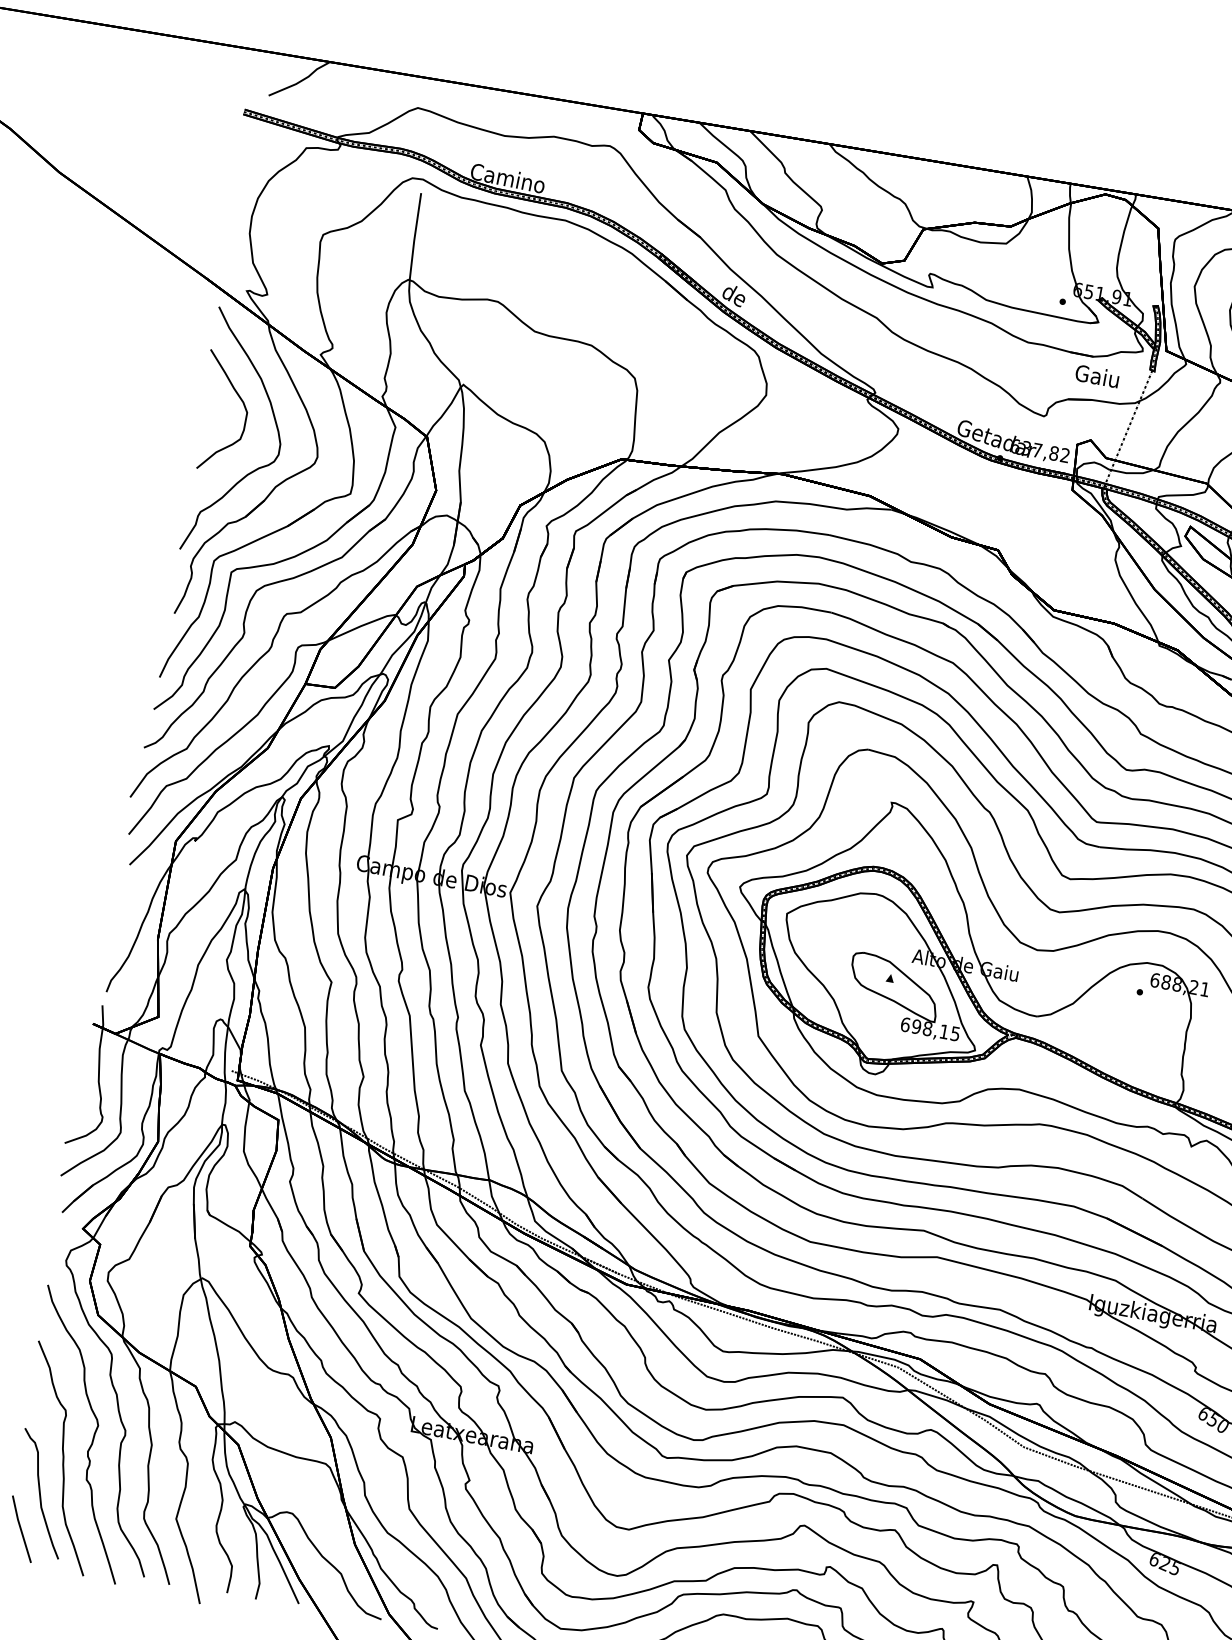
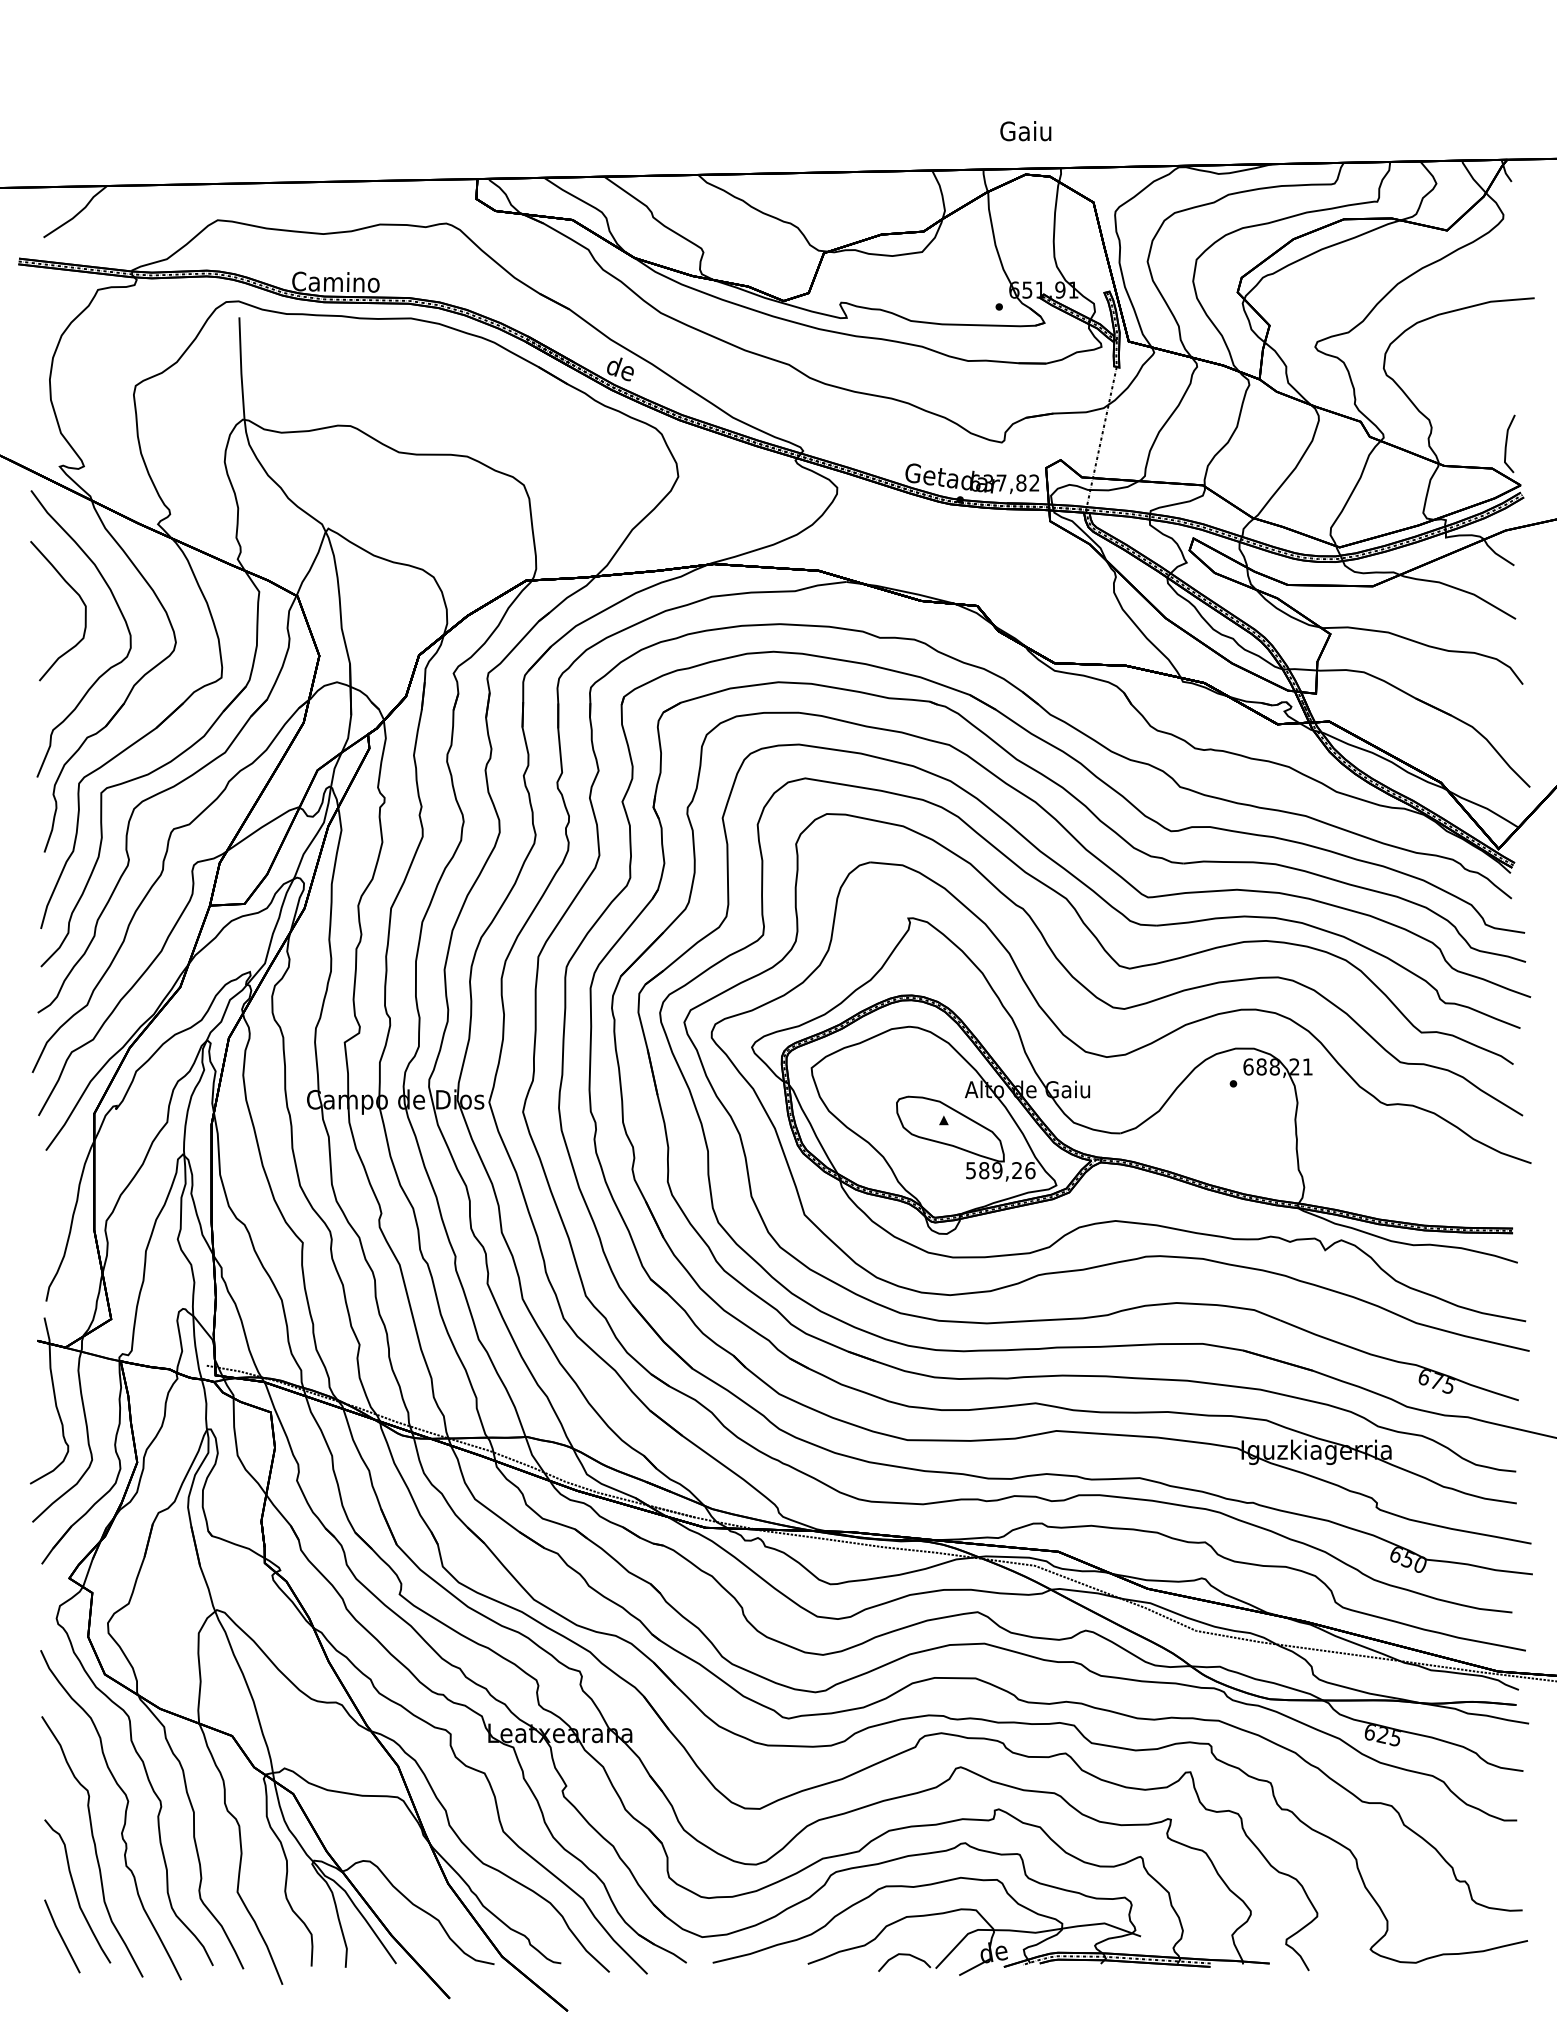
text: (1097, 376) -> (1025, 131), moved
text: (930, 1029) -> (1000, 1170), 698,15 -> 589,26

